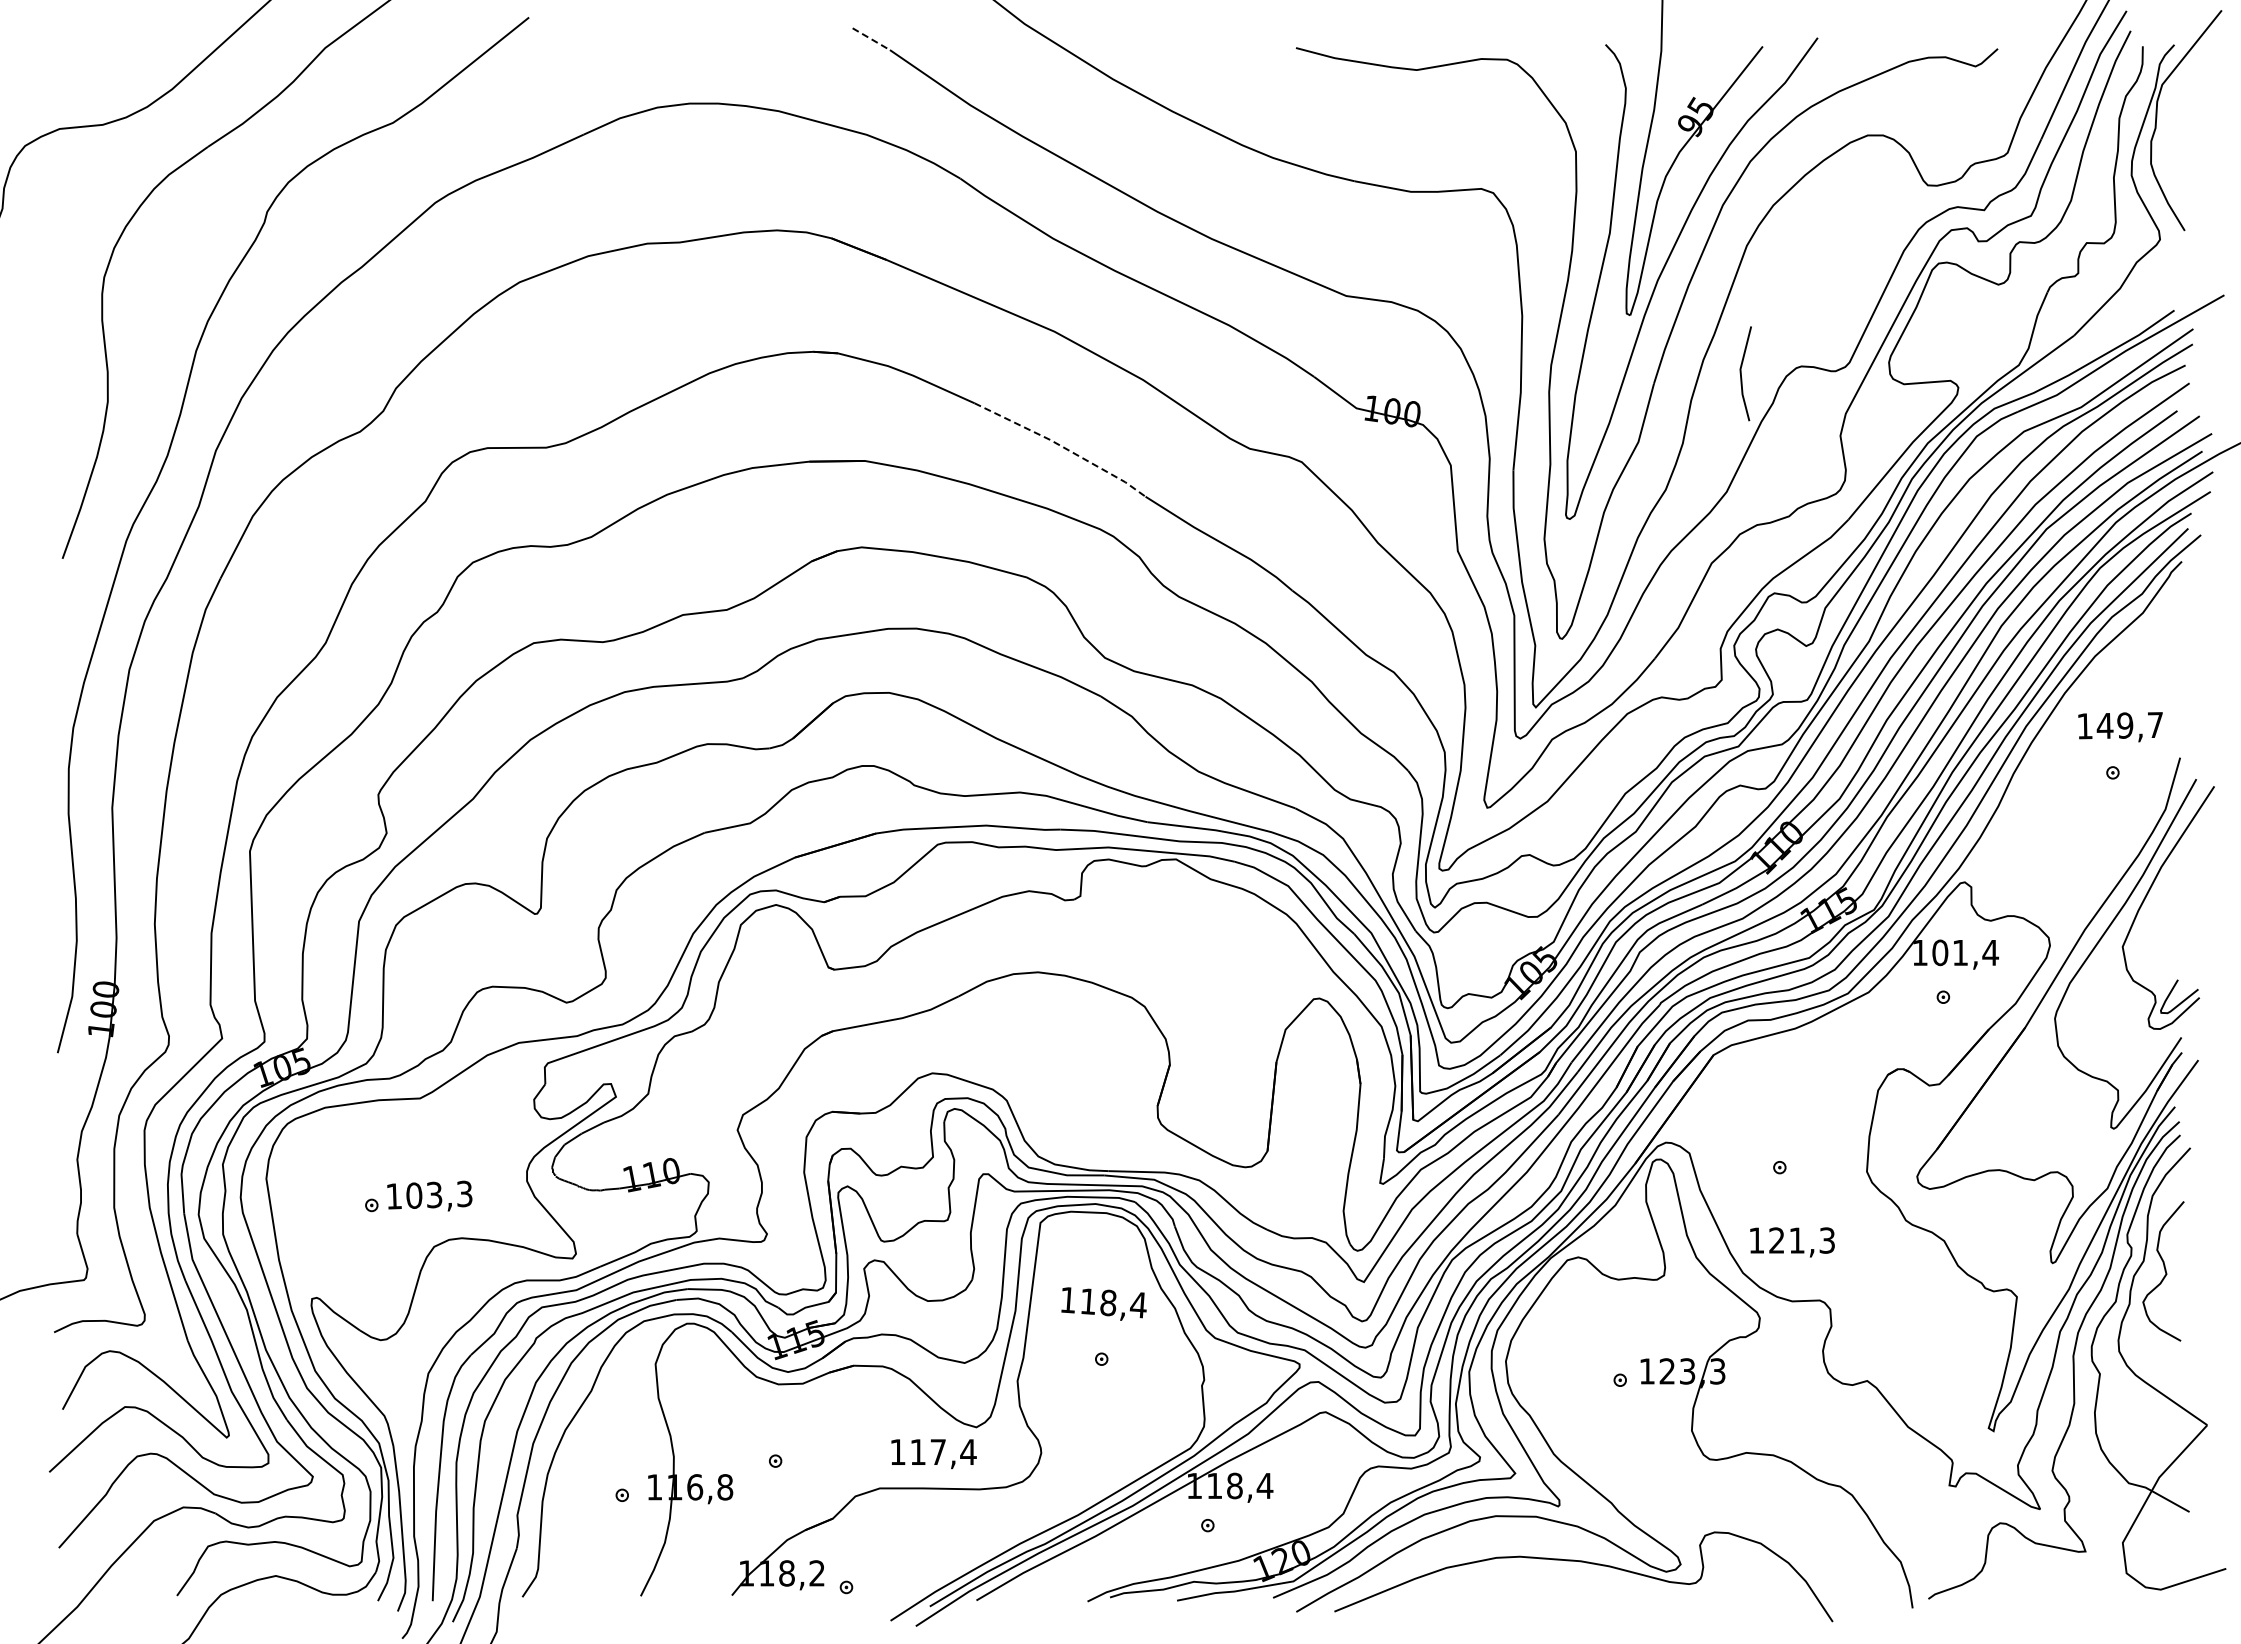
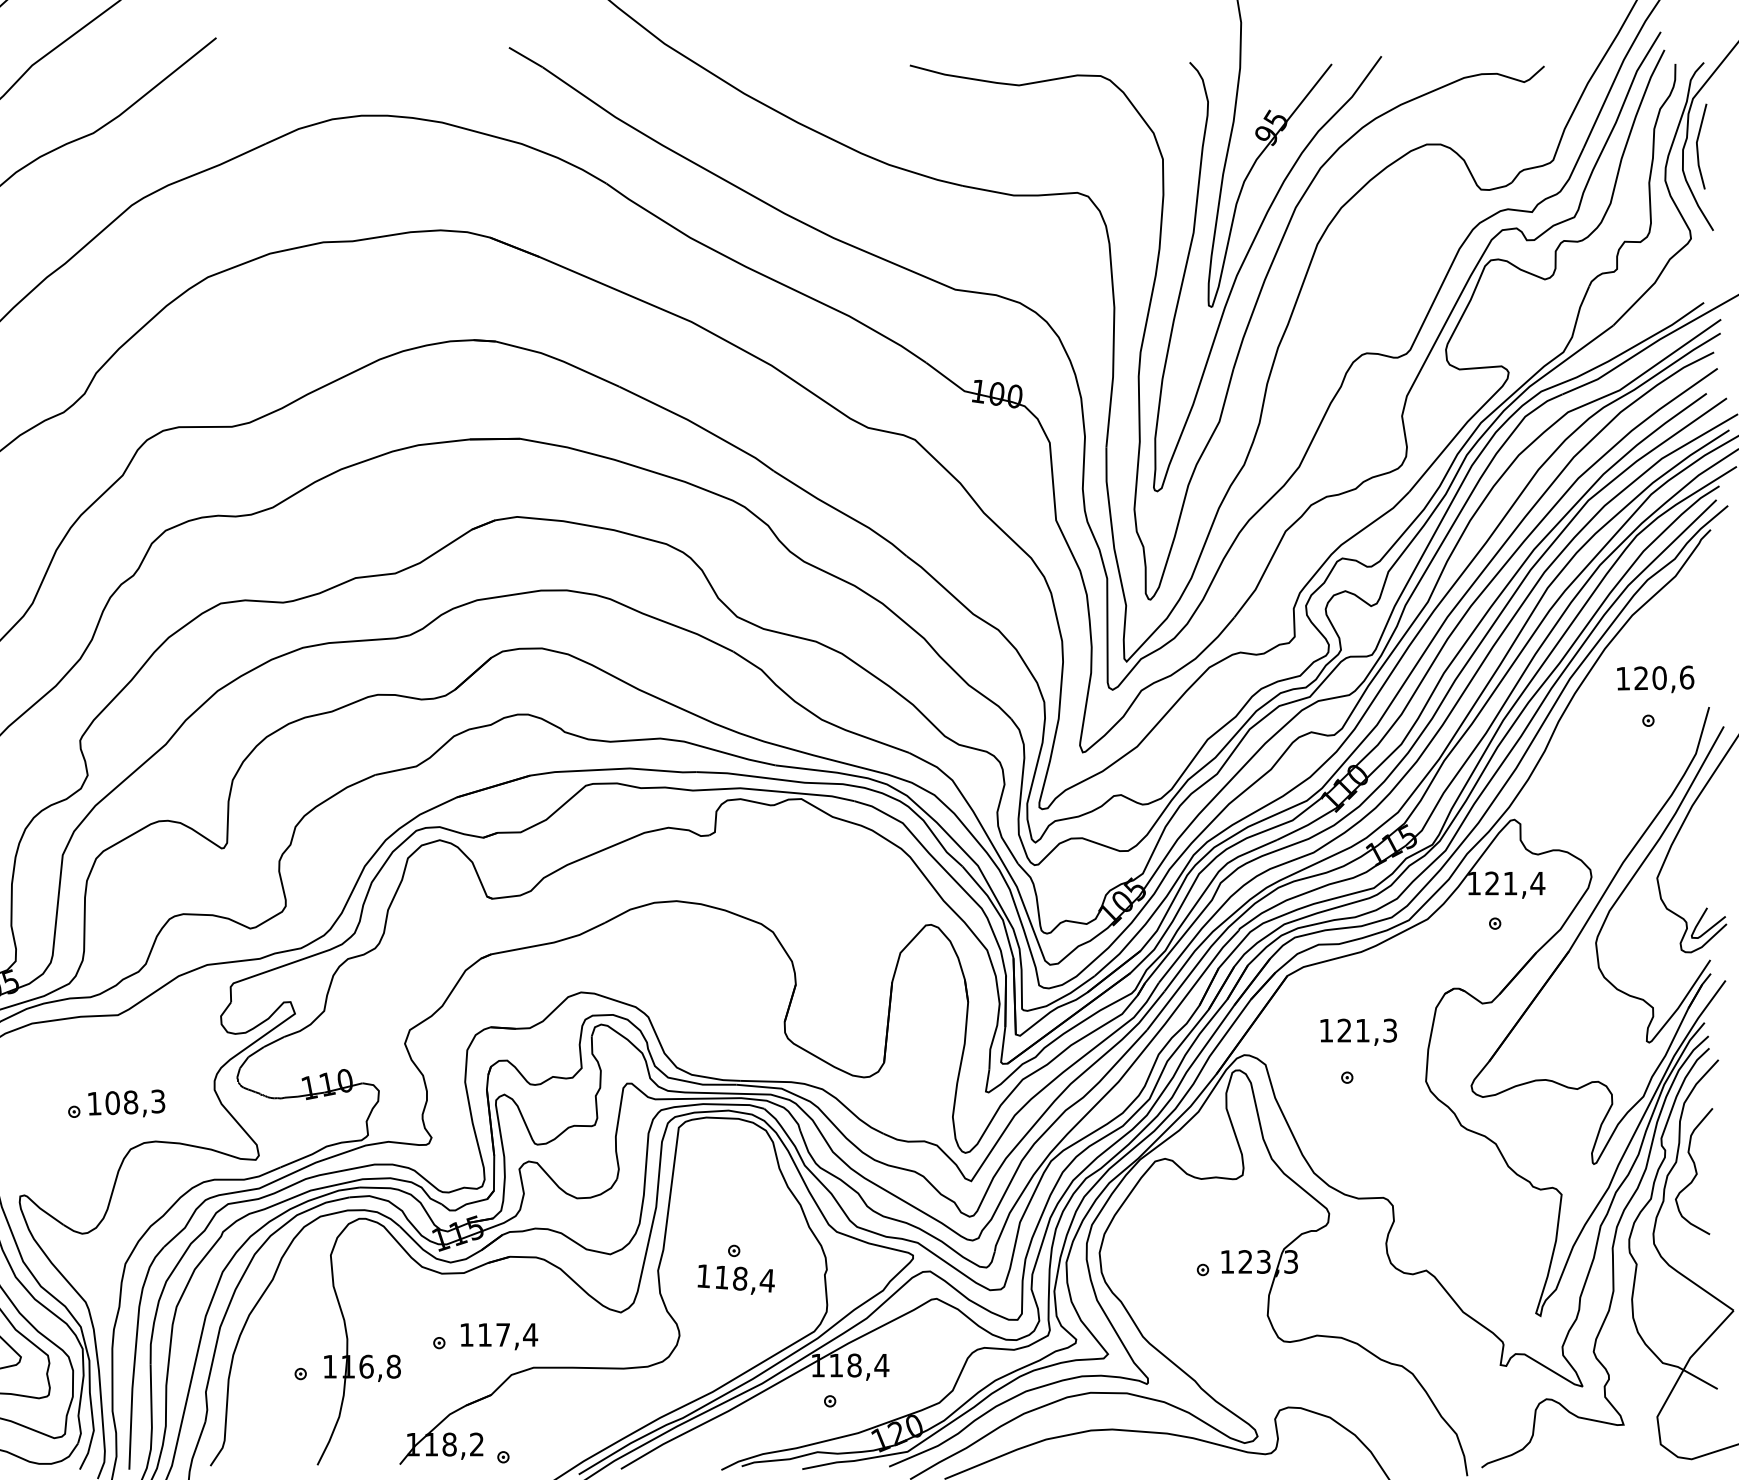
line: (871, 39) -> (526, 57), dashed -> solid
line: (1741, 373) -> (1697, 146), moved
line: (1062, 446) -> (698, 425), dashed -> solid
text: (2129, 724) -> (1663, 677), 149,7 -> 120,6
text: (1940, 952) -> (1492, 883), 101,4 -> 121,4
text: (434, 1194) -> (130, 1102), 103,3 -> 108,3
text: (1792, 1242) -> (1358, 1032), moved
text: (1103, 1303) -> (735, 1279), moved
text: (933, 1454) -> (498, 1337), moved

